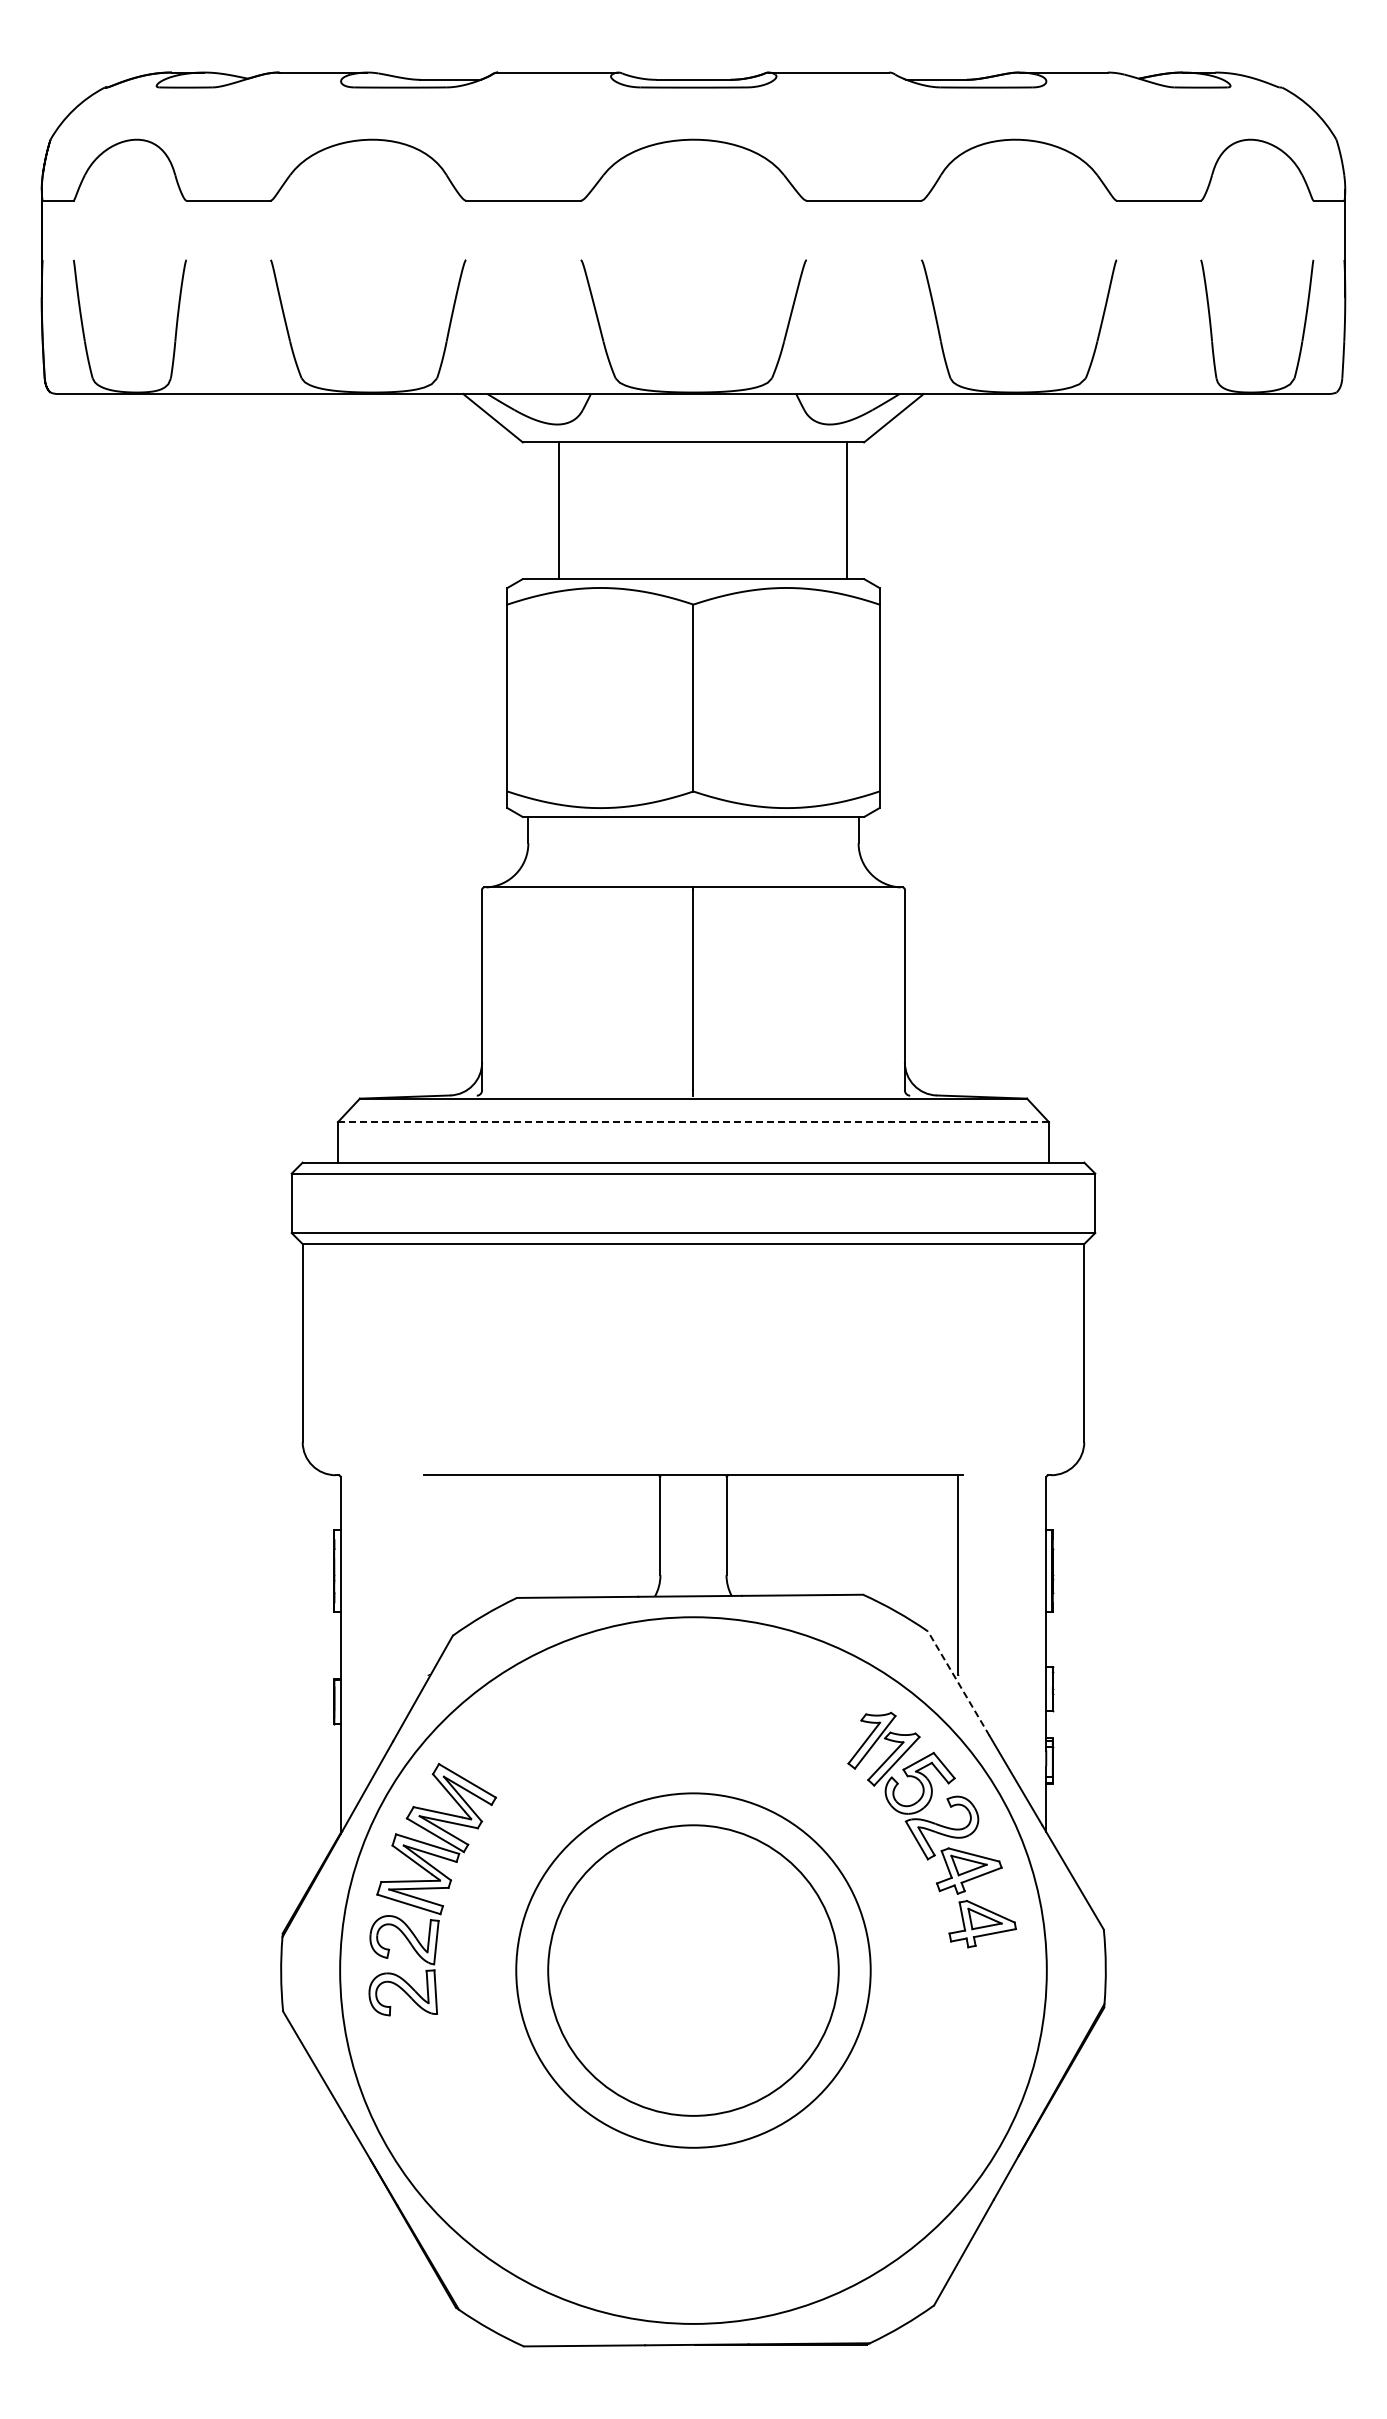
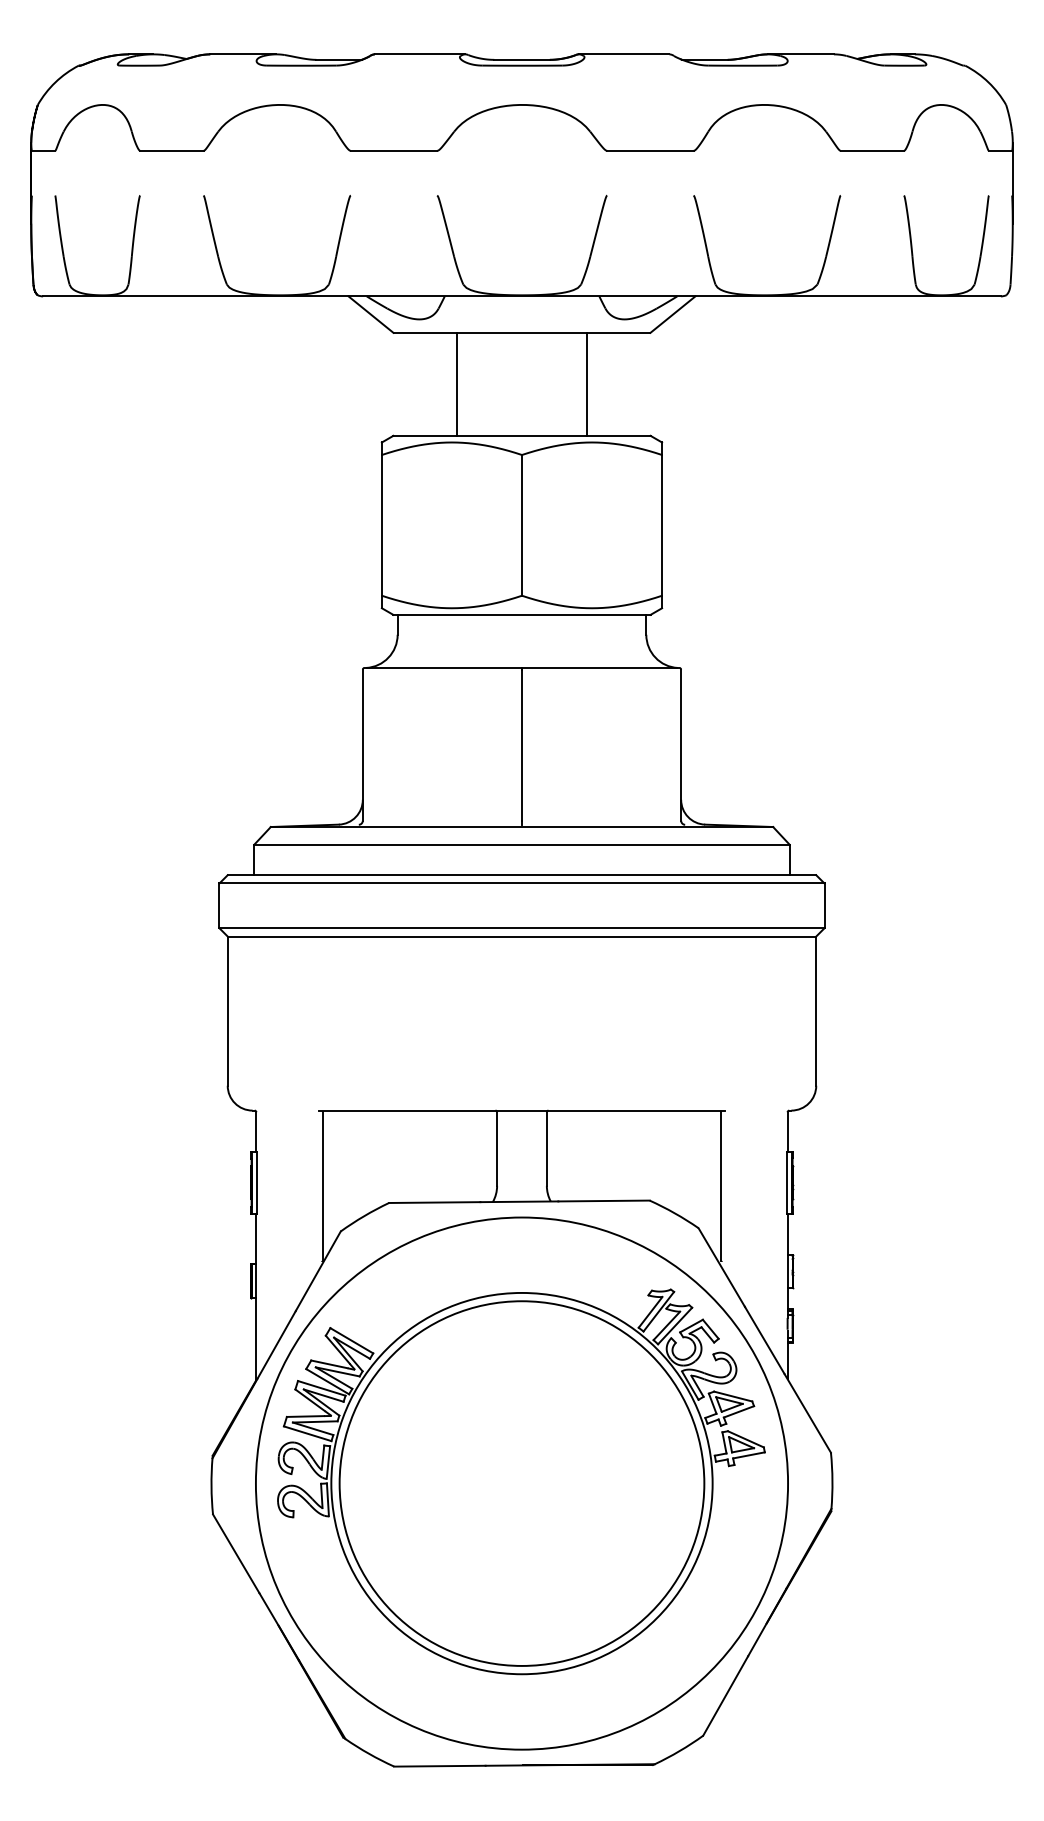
line: (558, 510) -> (456, 384), moved
line: (847, 510) -> (587, 384), moved
line: (693, 1122) -> (522, 844), dashed -> solid
line: (428, 1575) -> (322, 1186), added
line: (958, 1683) -> (721, 1267), dashed -> solid
circle: (693, 1970) -> (522, 1483), size x1.43
circle: (693, 1970) -> (522, 1483), size x1.67

